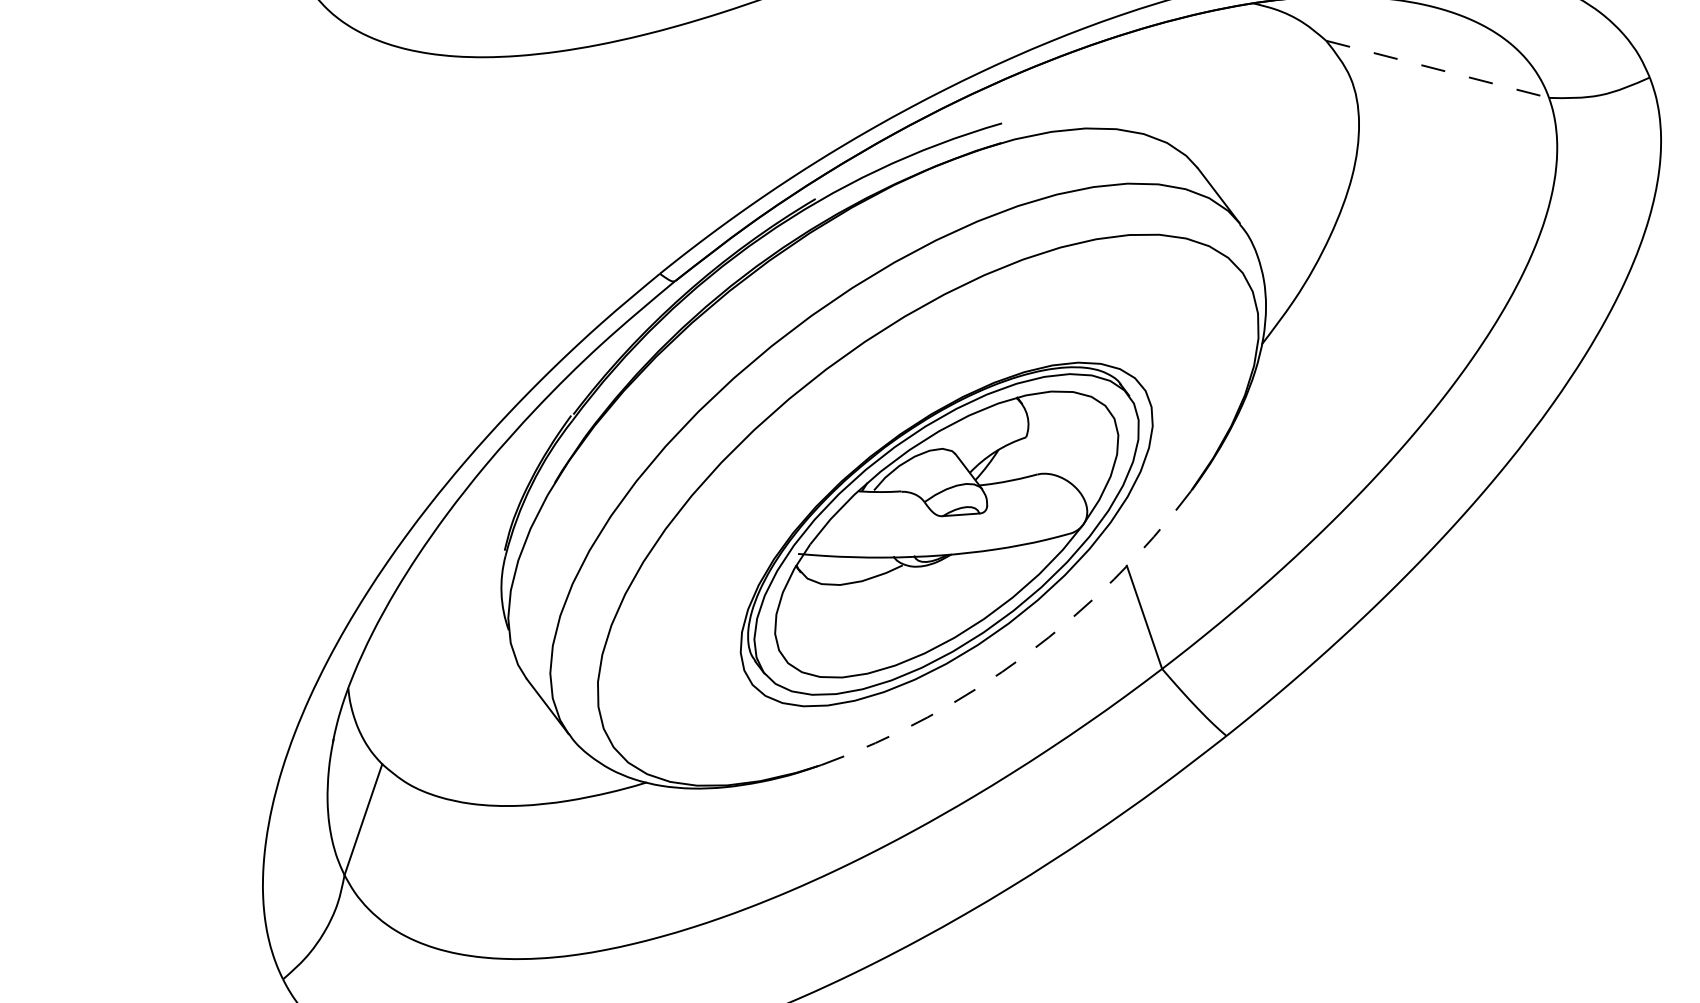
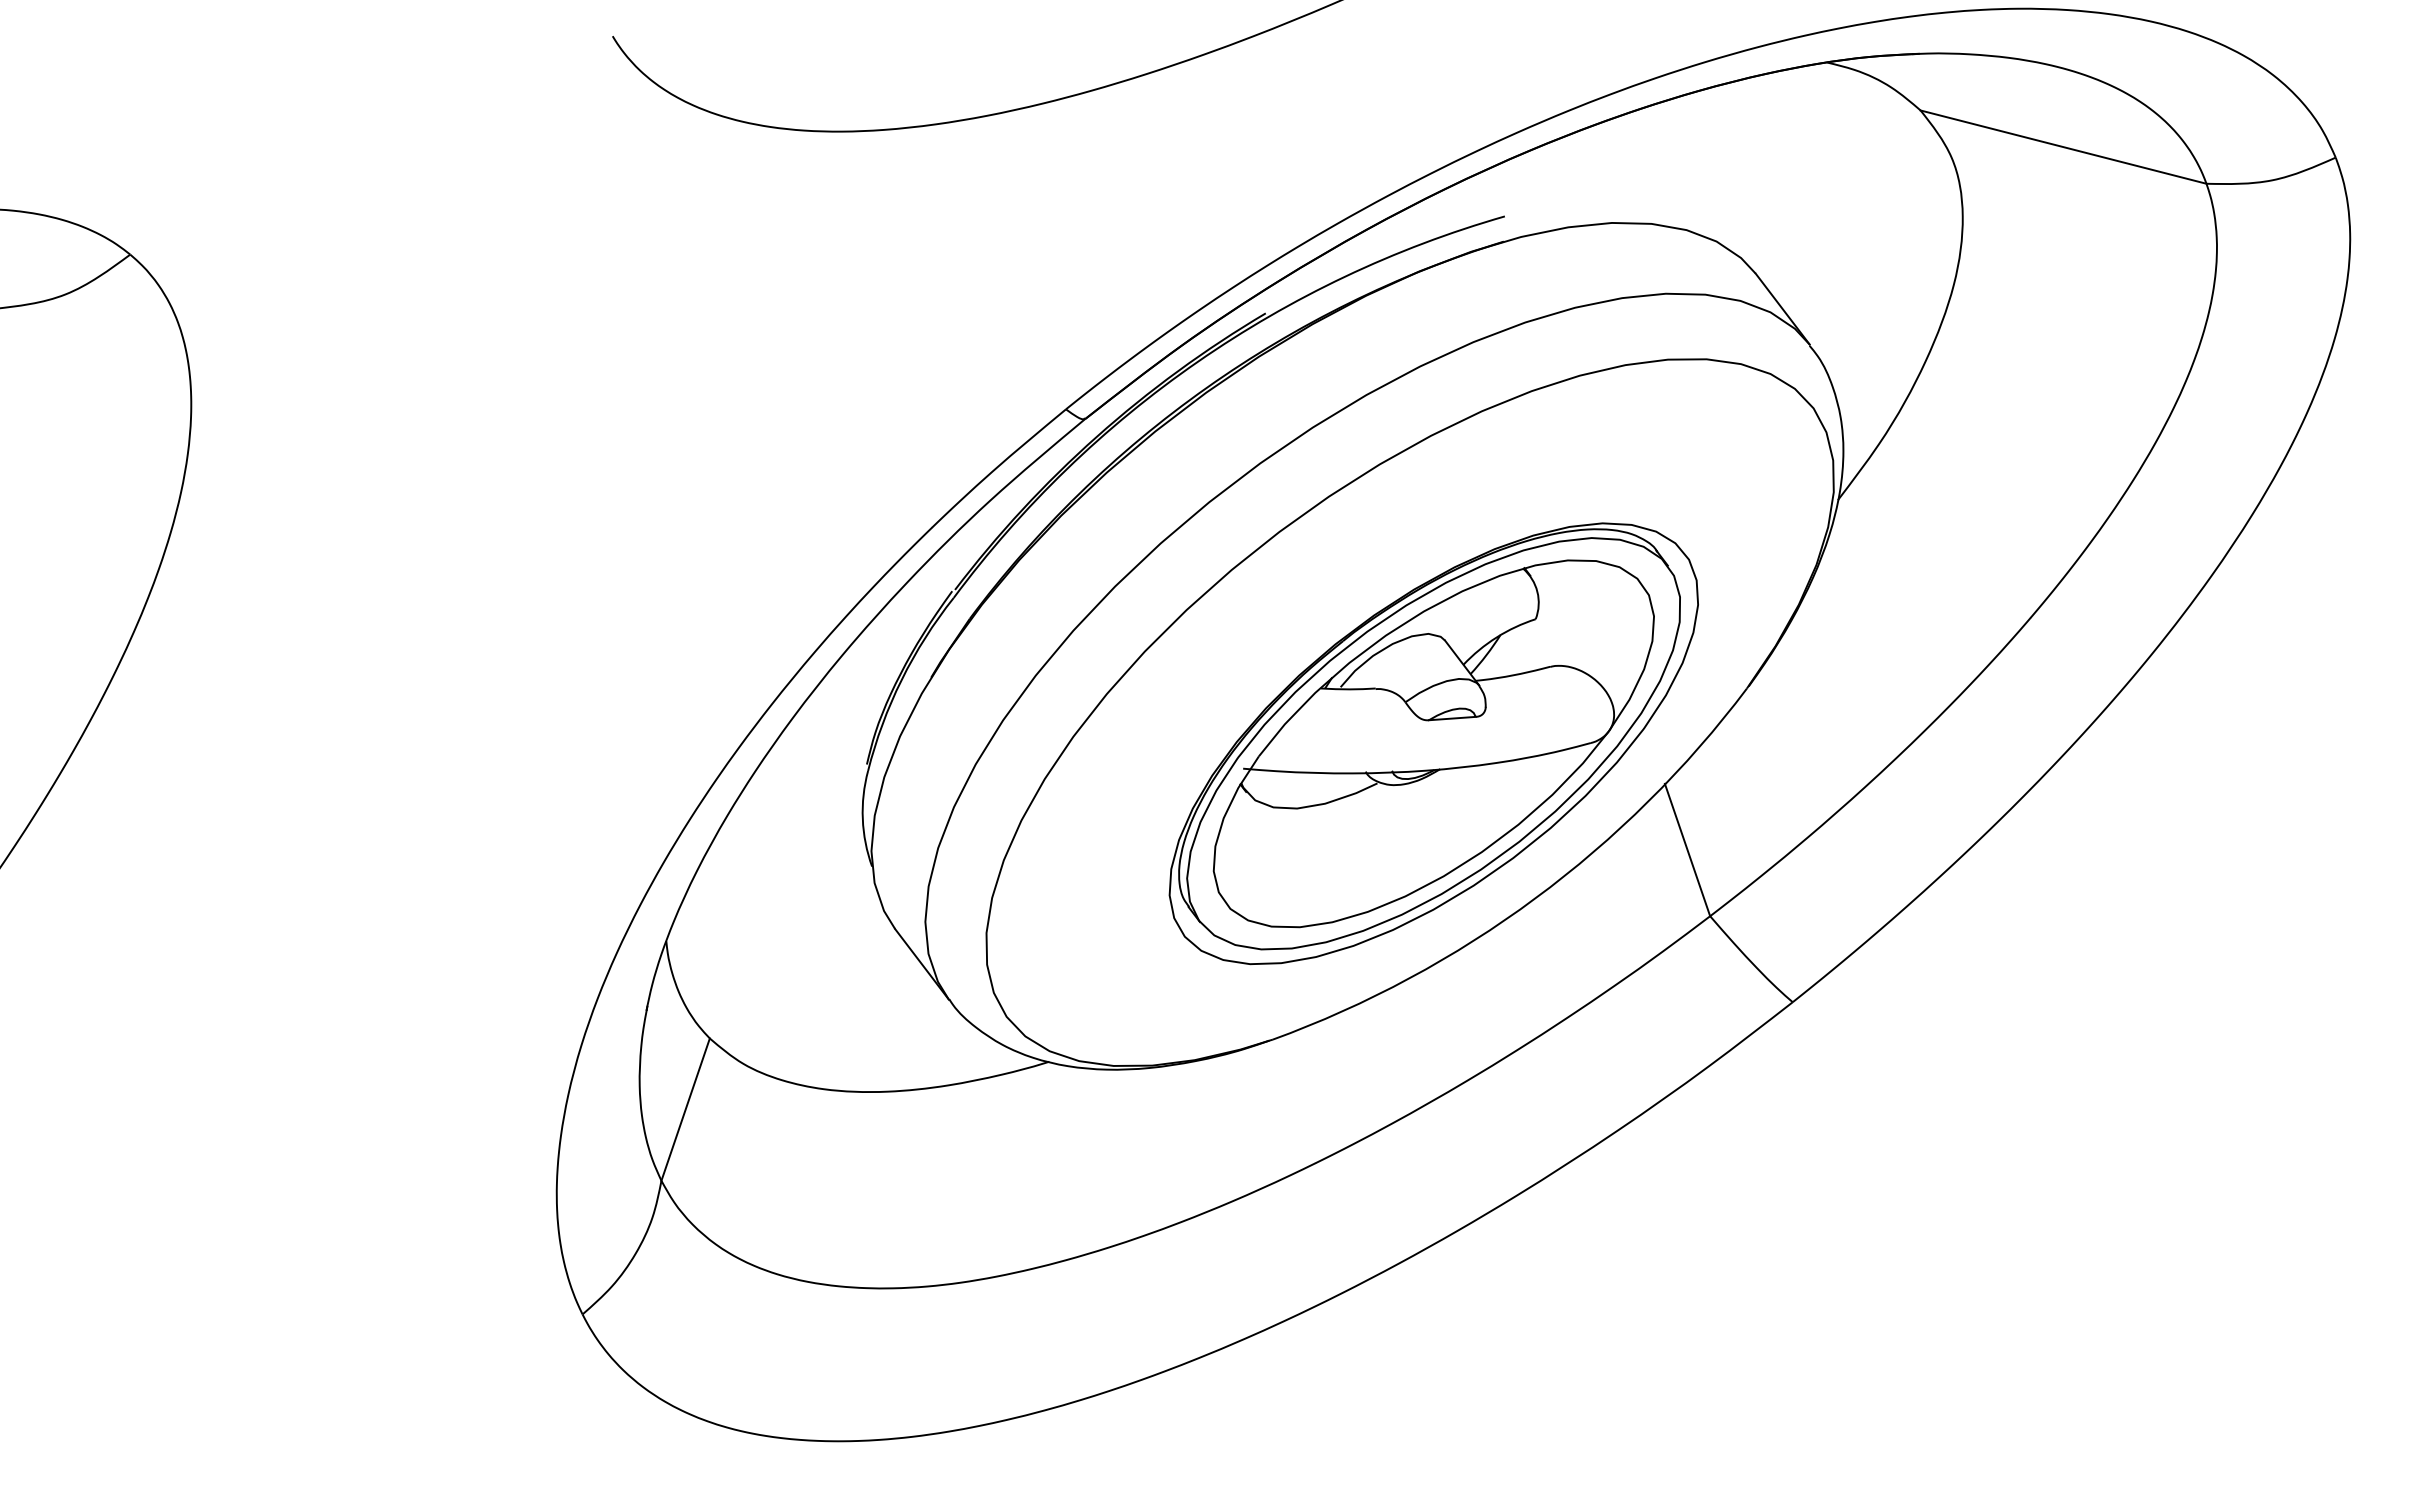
line: (1437, 69) -> (2063, 147), dashed -> solid
arc: (1025, 655) -> (1535, 898), dashed -> solid

